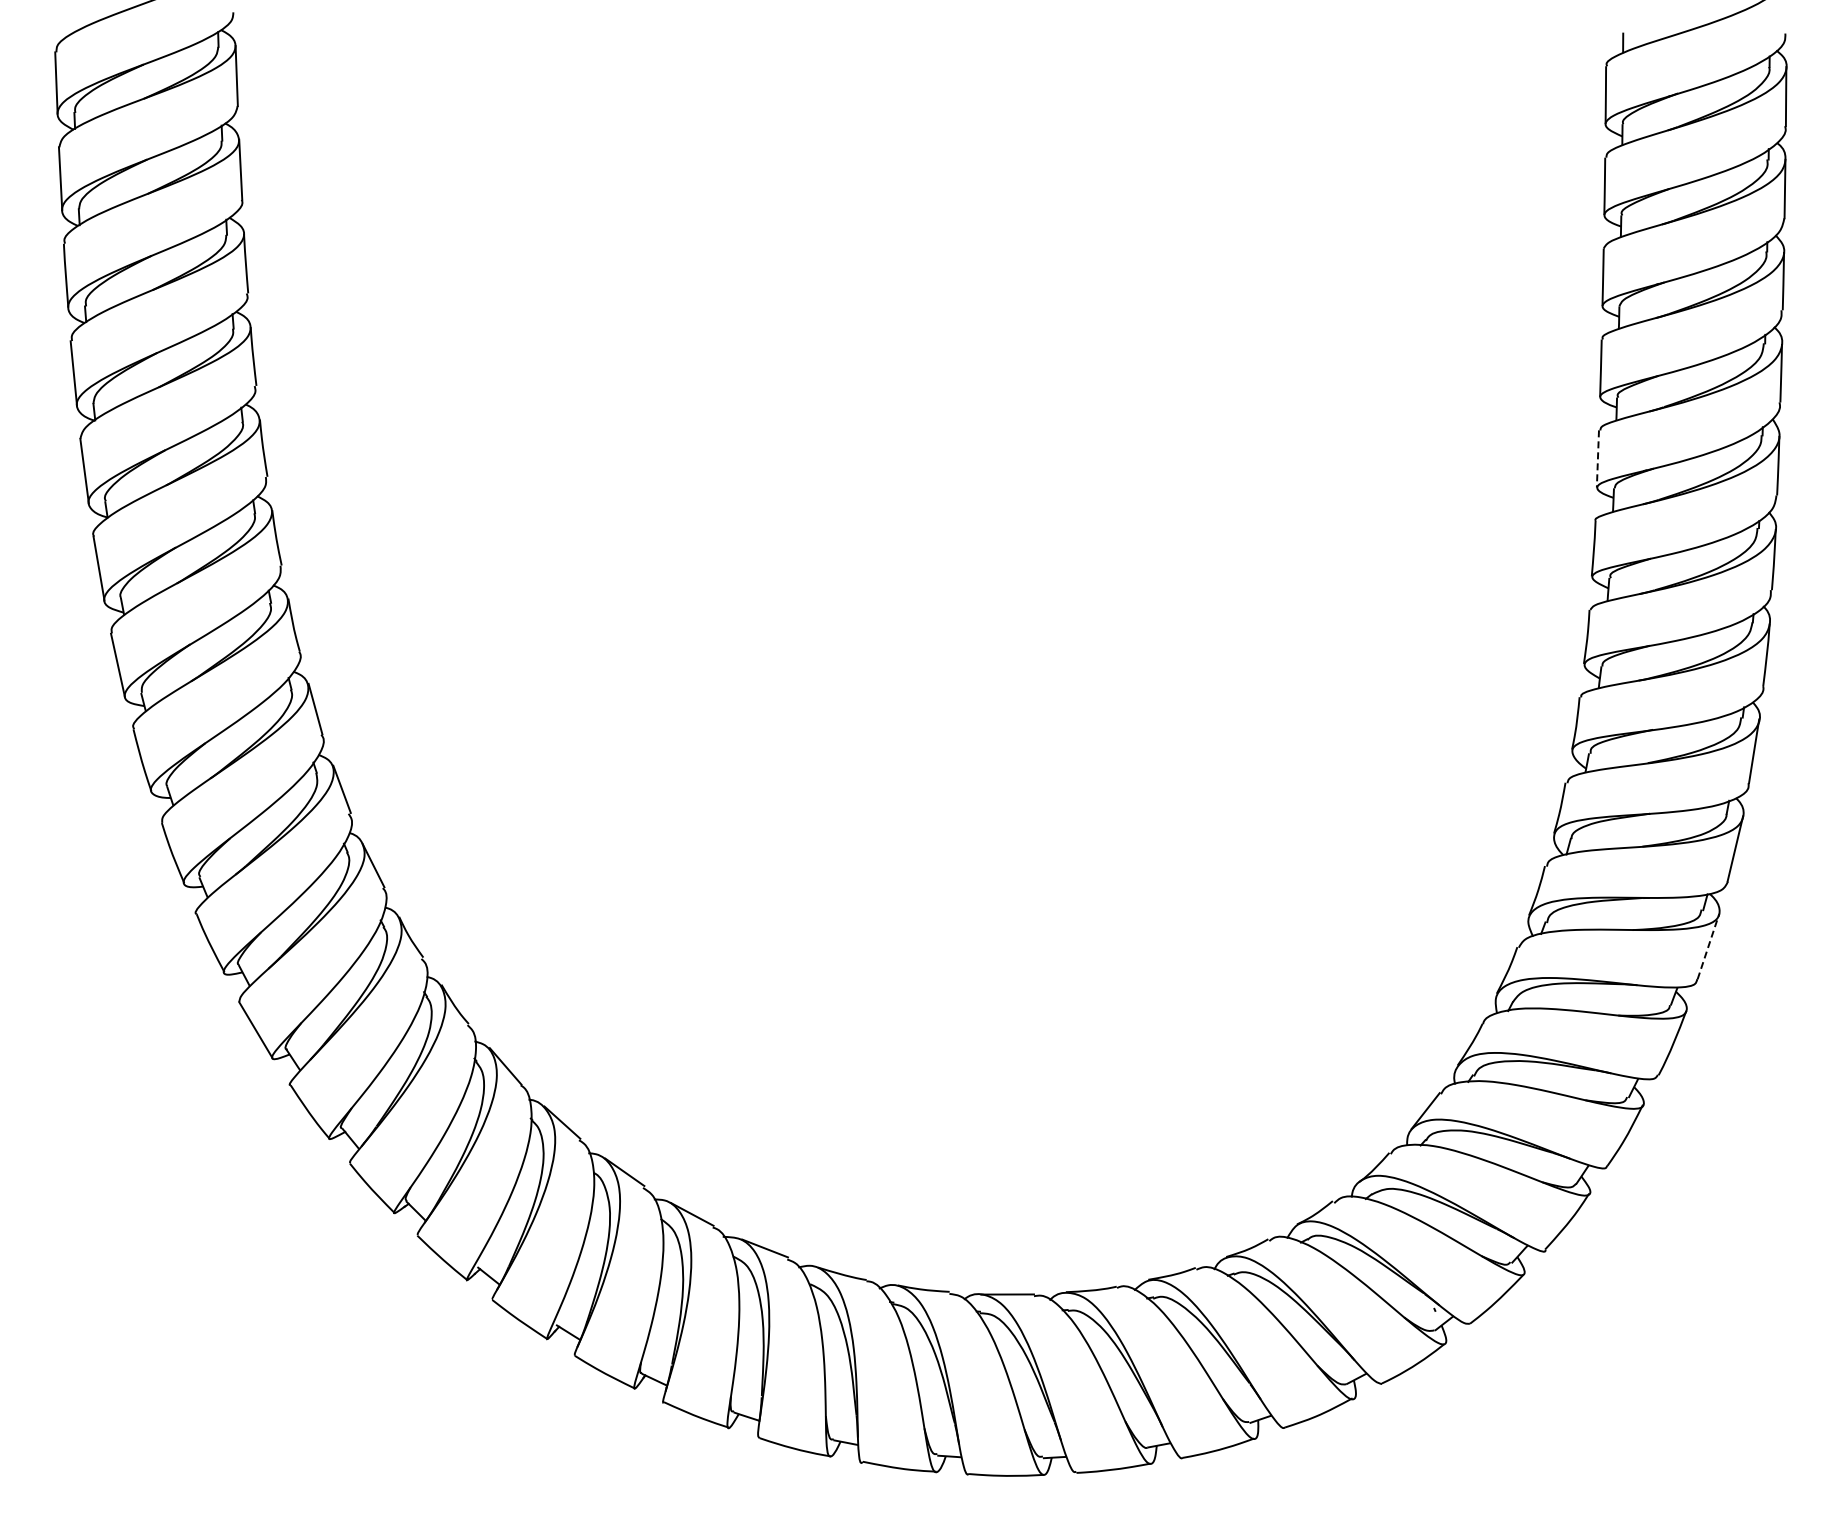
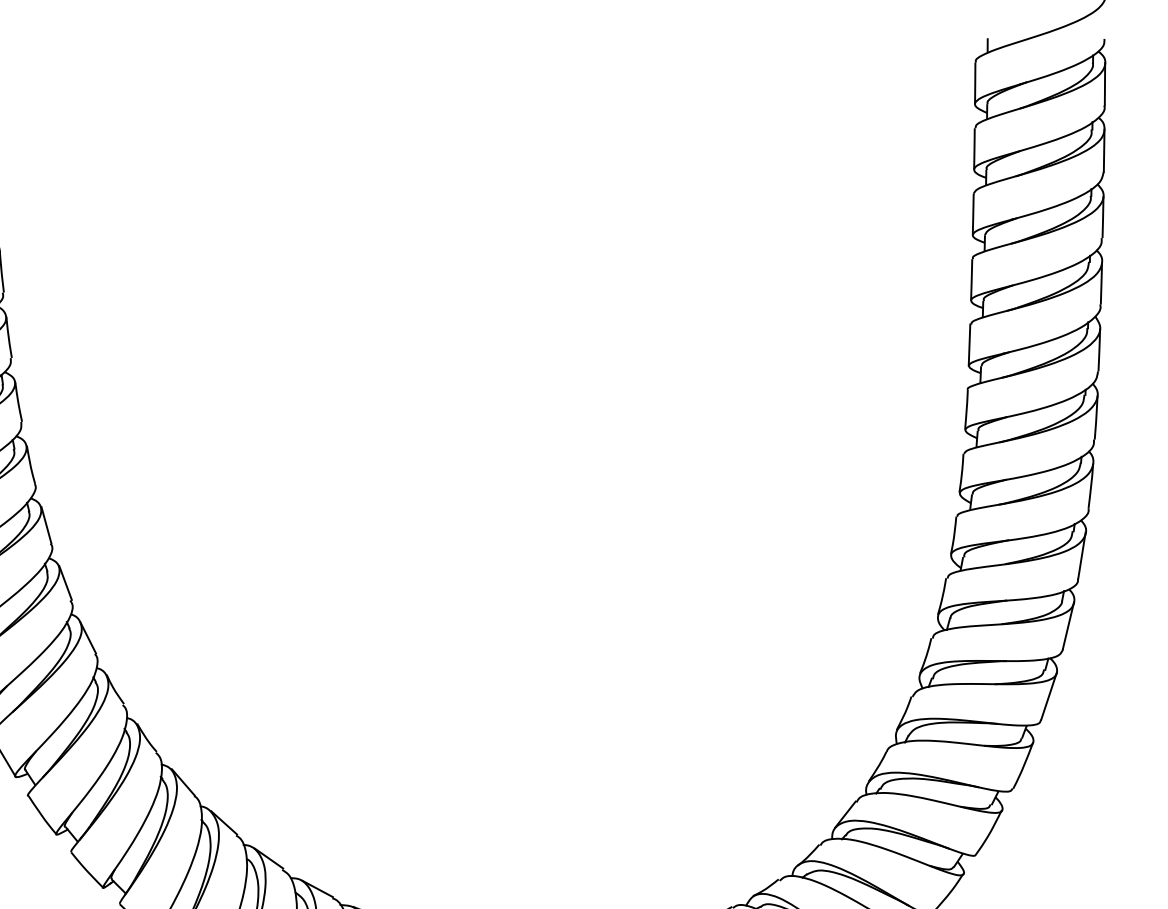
line: (1597, 458) -> (969, 344), dashed -> solid
line: (1708, 946) -> (1049, 696), dashed -> solid

